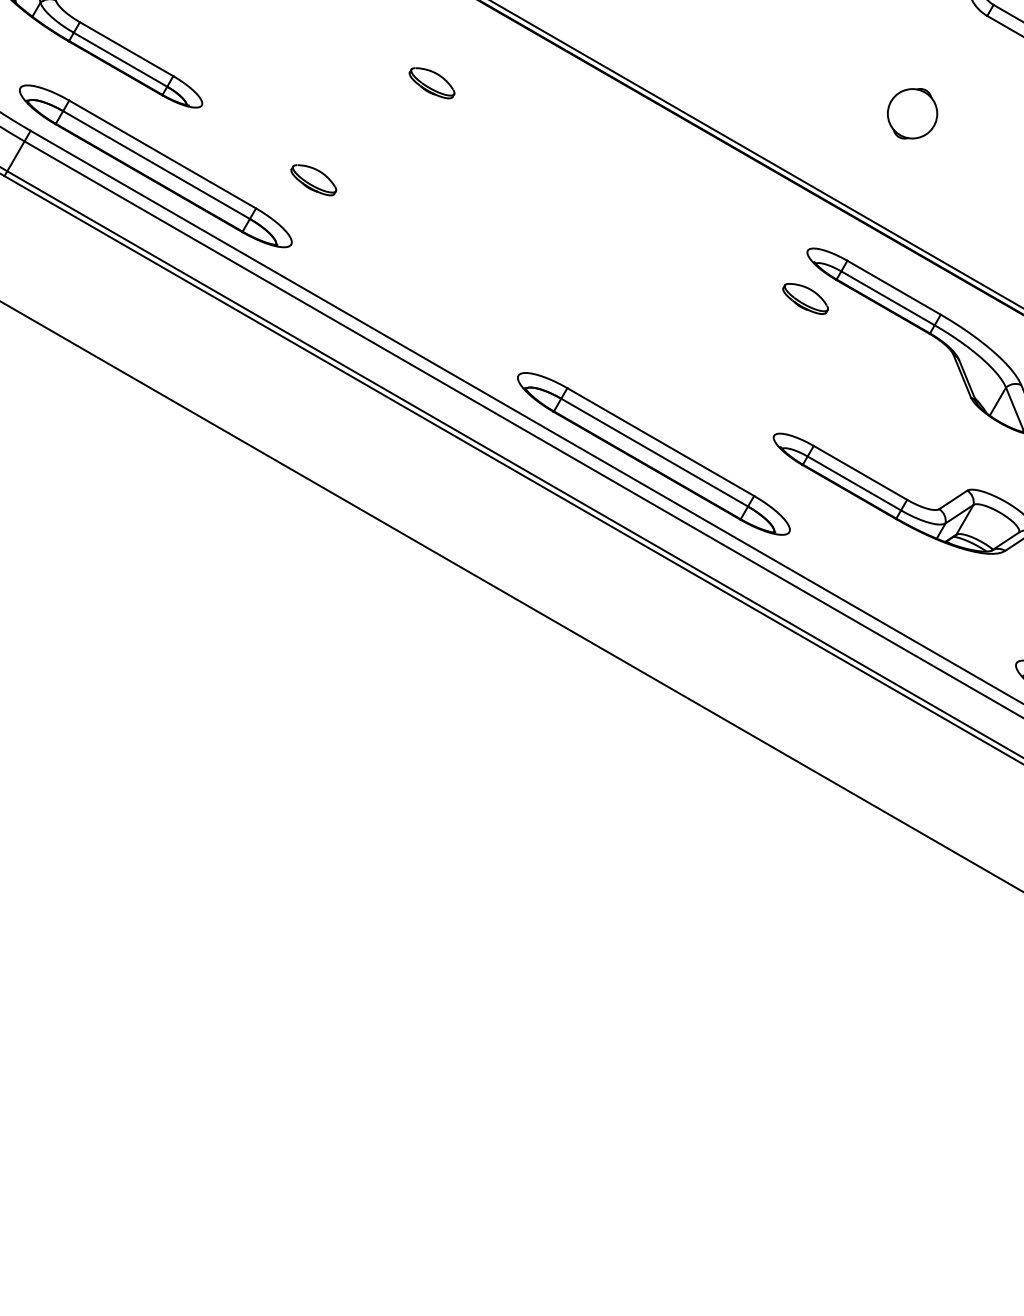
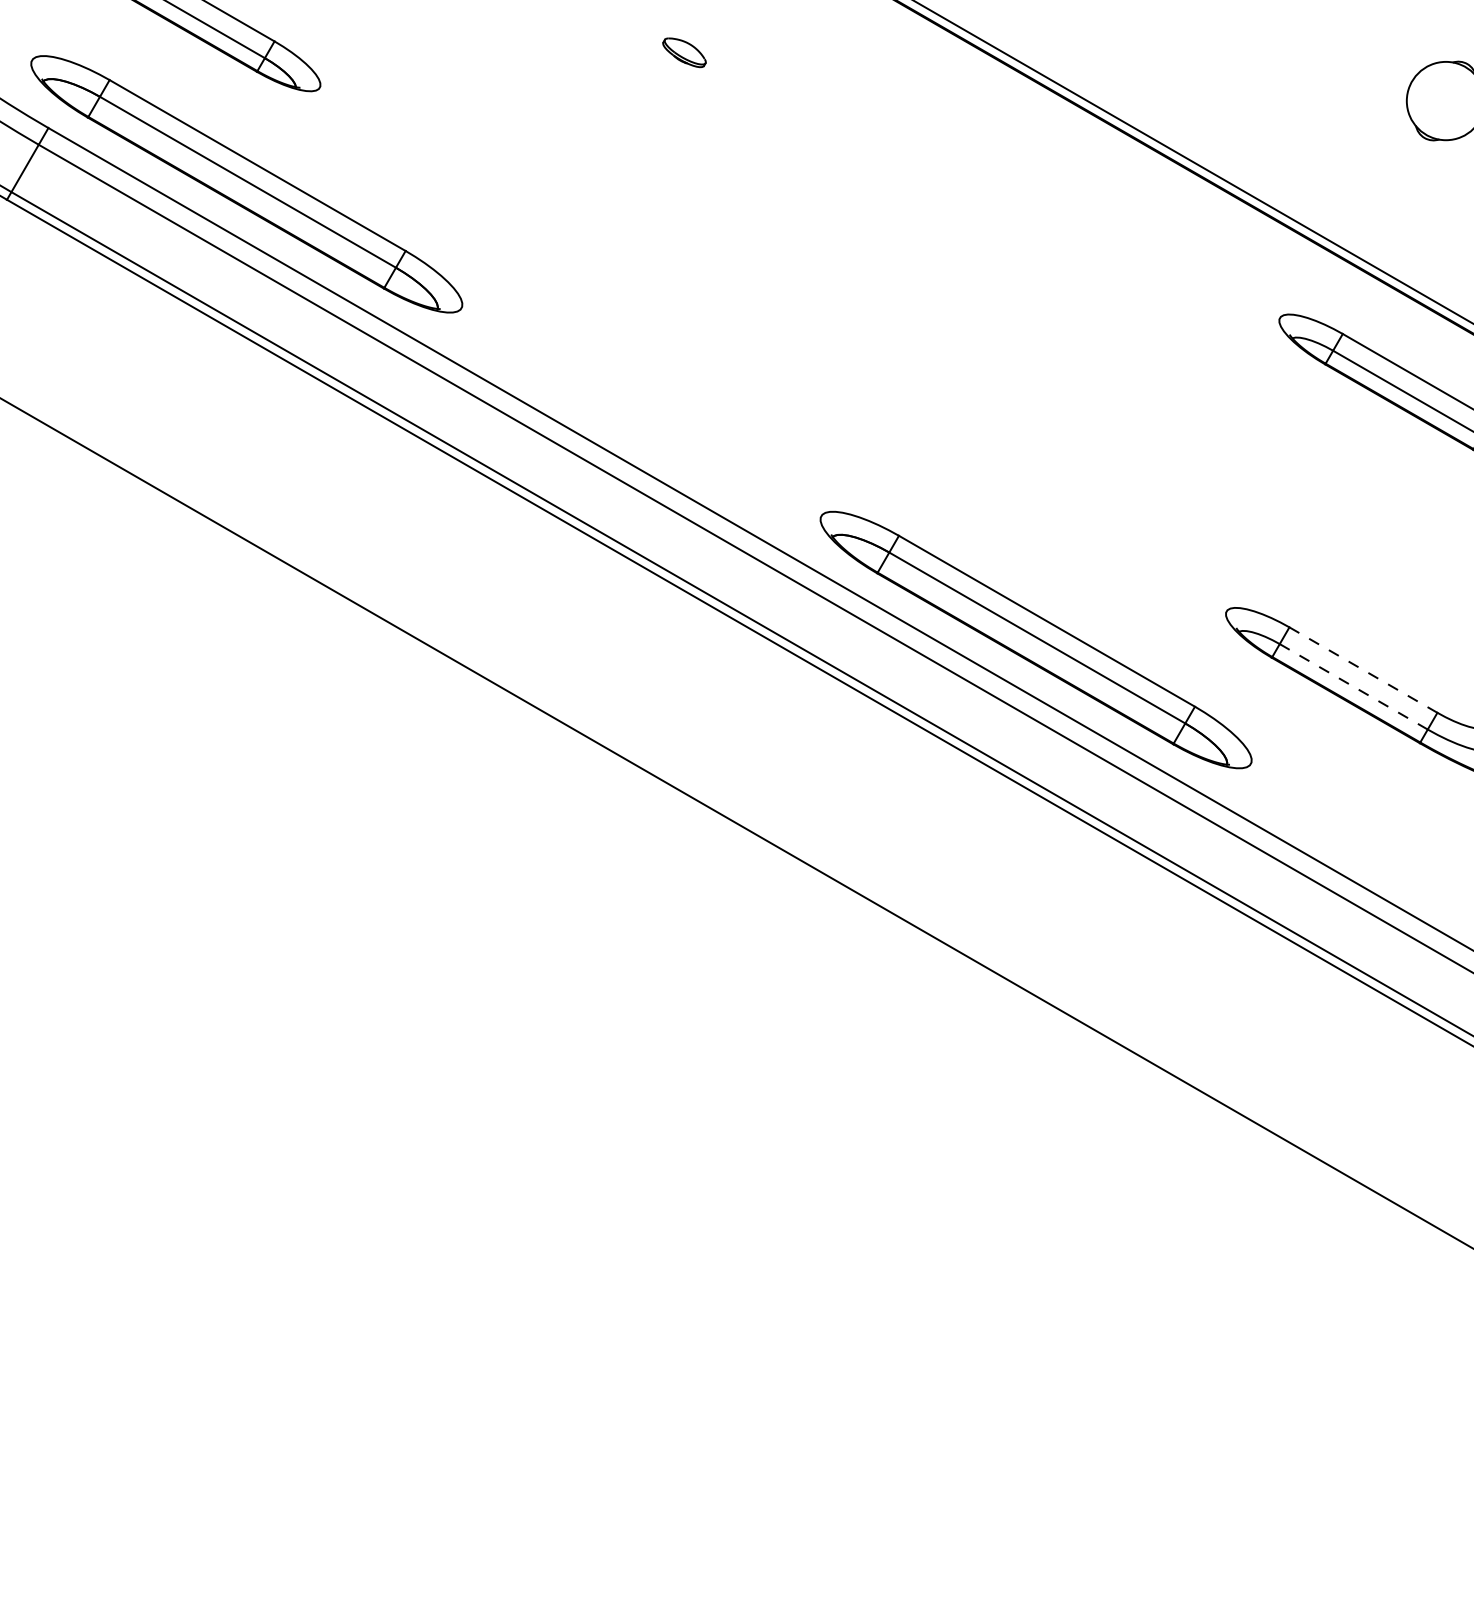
part: (431, 83) -> (683, 53), size x0.6
part: (313, 180) -> (496, 206), removed
part: (805, 298) -> (1276, 393), removed
line: (860, 472) -> (1363, 669), solid -> dashed
line: (854, 483) -> (1353, 686), solid -> dashed

